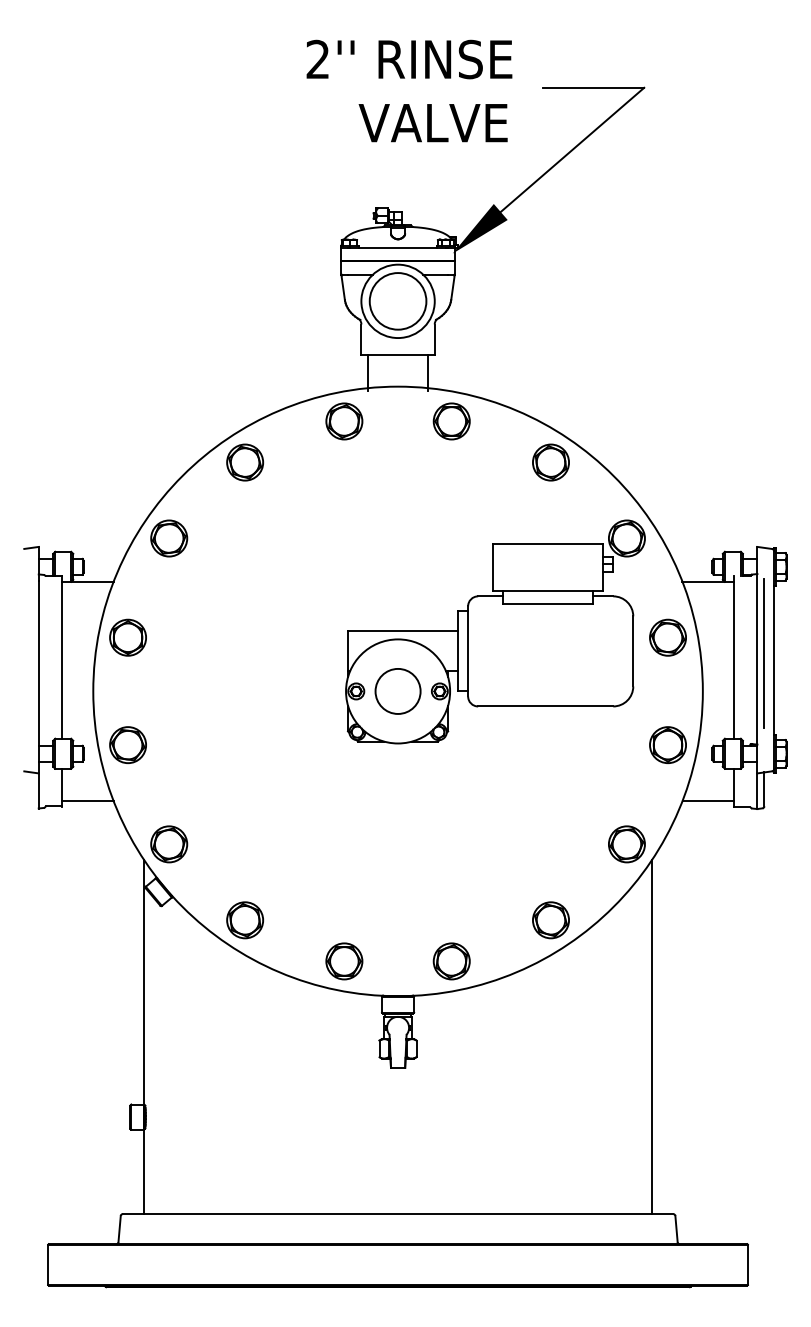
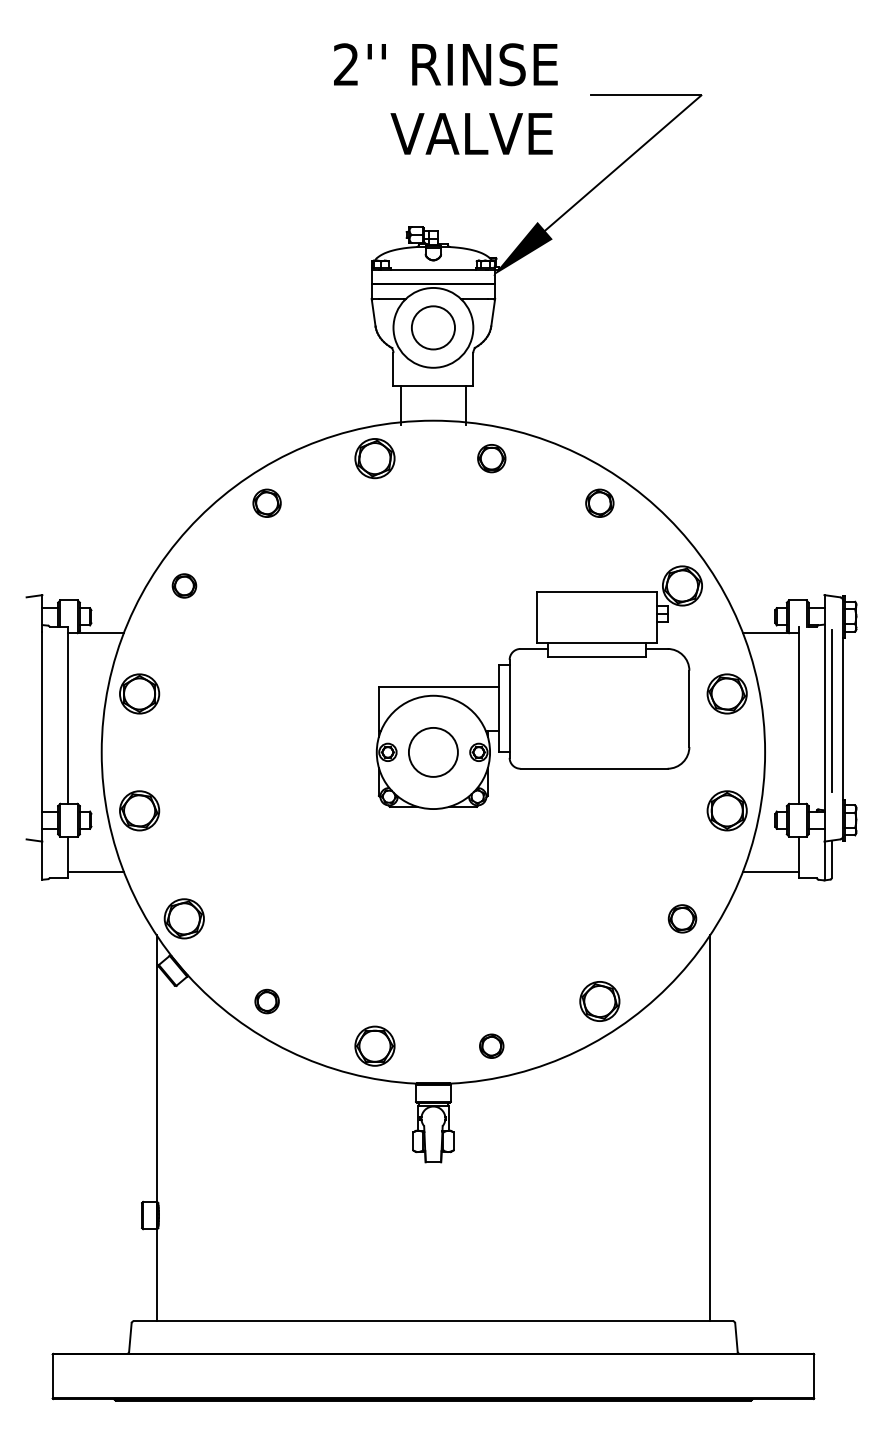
circle: (397, 301) -> (432, 328), size x0.7
part: (451, 421) -> (491, 458), size x0.7
part: (245, 462) -> (267, 503), size x0.7
part: (550, 462) -> (599, 503), size x0.7
part: (169, 538) -> (184, 585), size x0.6
part: (626, 844) -> (682, 918), size x0.7
part: (245, 920) -> (267, 1001), size x0.6
part: (451, 961) -> (491, 1046), size x0.6

